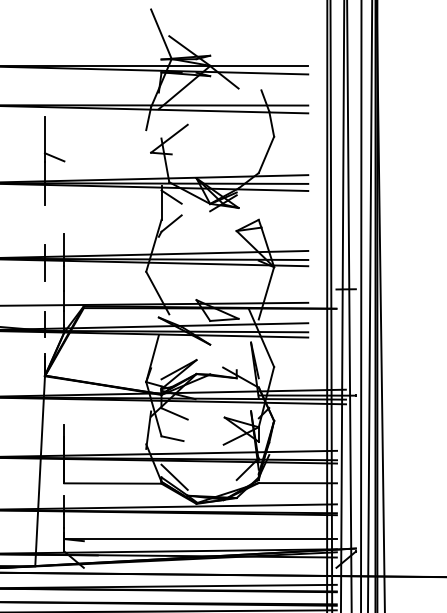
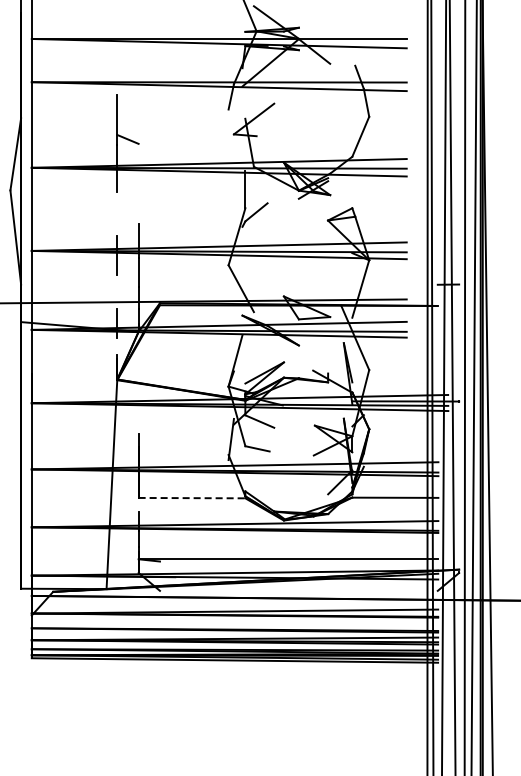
line: (171, 196) -> (256, 182), removed
line: (174, 477) -> (259, 491), removed
line: (113, 483) -> (192, 498), solid -> dashed

